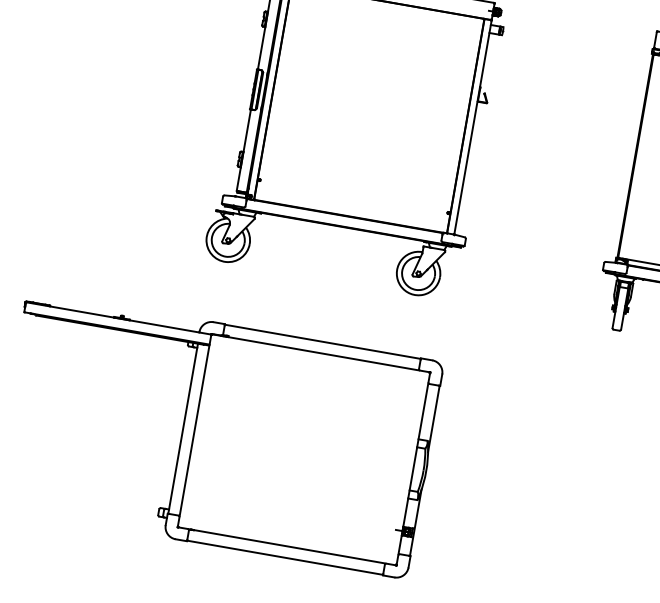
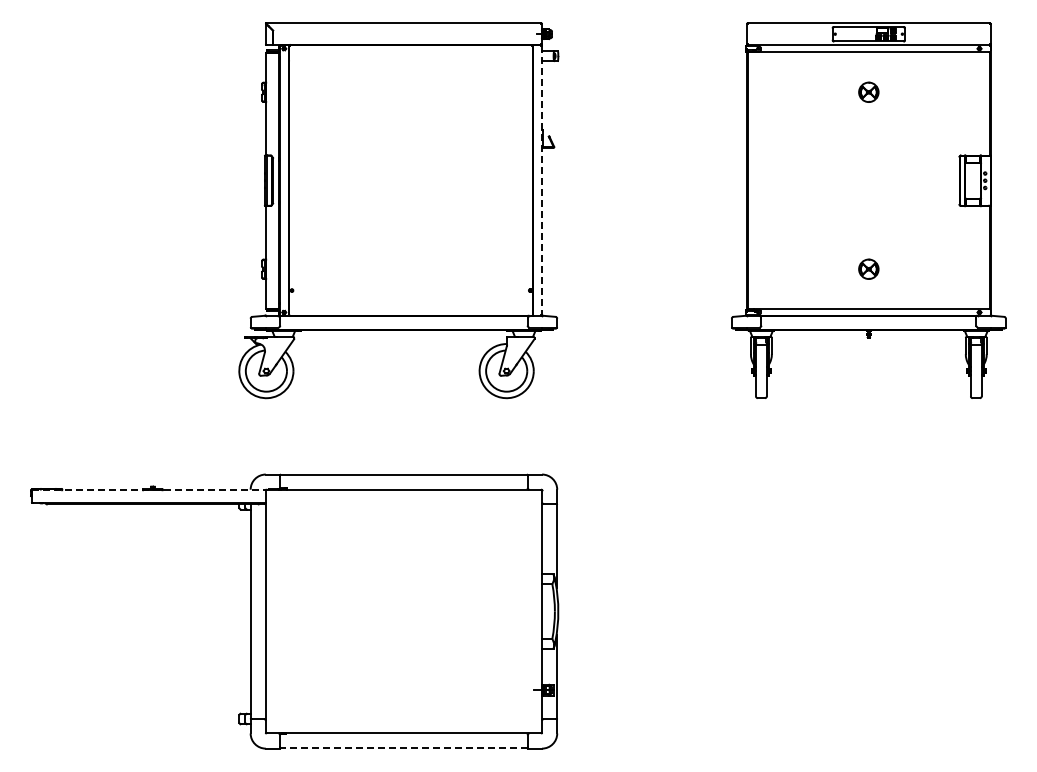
line: (473, 127) -> (542, 180), solid -> dashed
line: (119, 318) -> (149, 490), solid -> dashed
line: (284, 557) -> (403, 747), solid -> dashed

